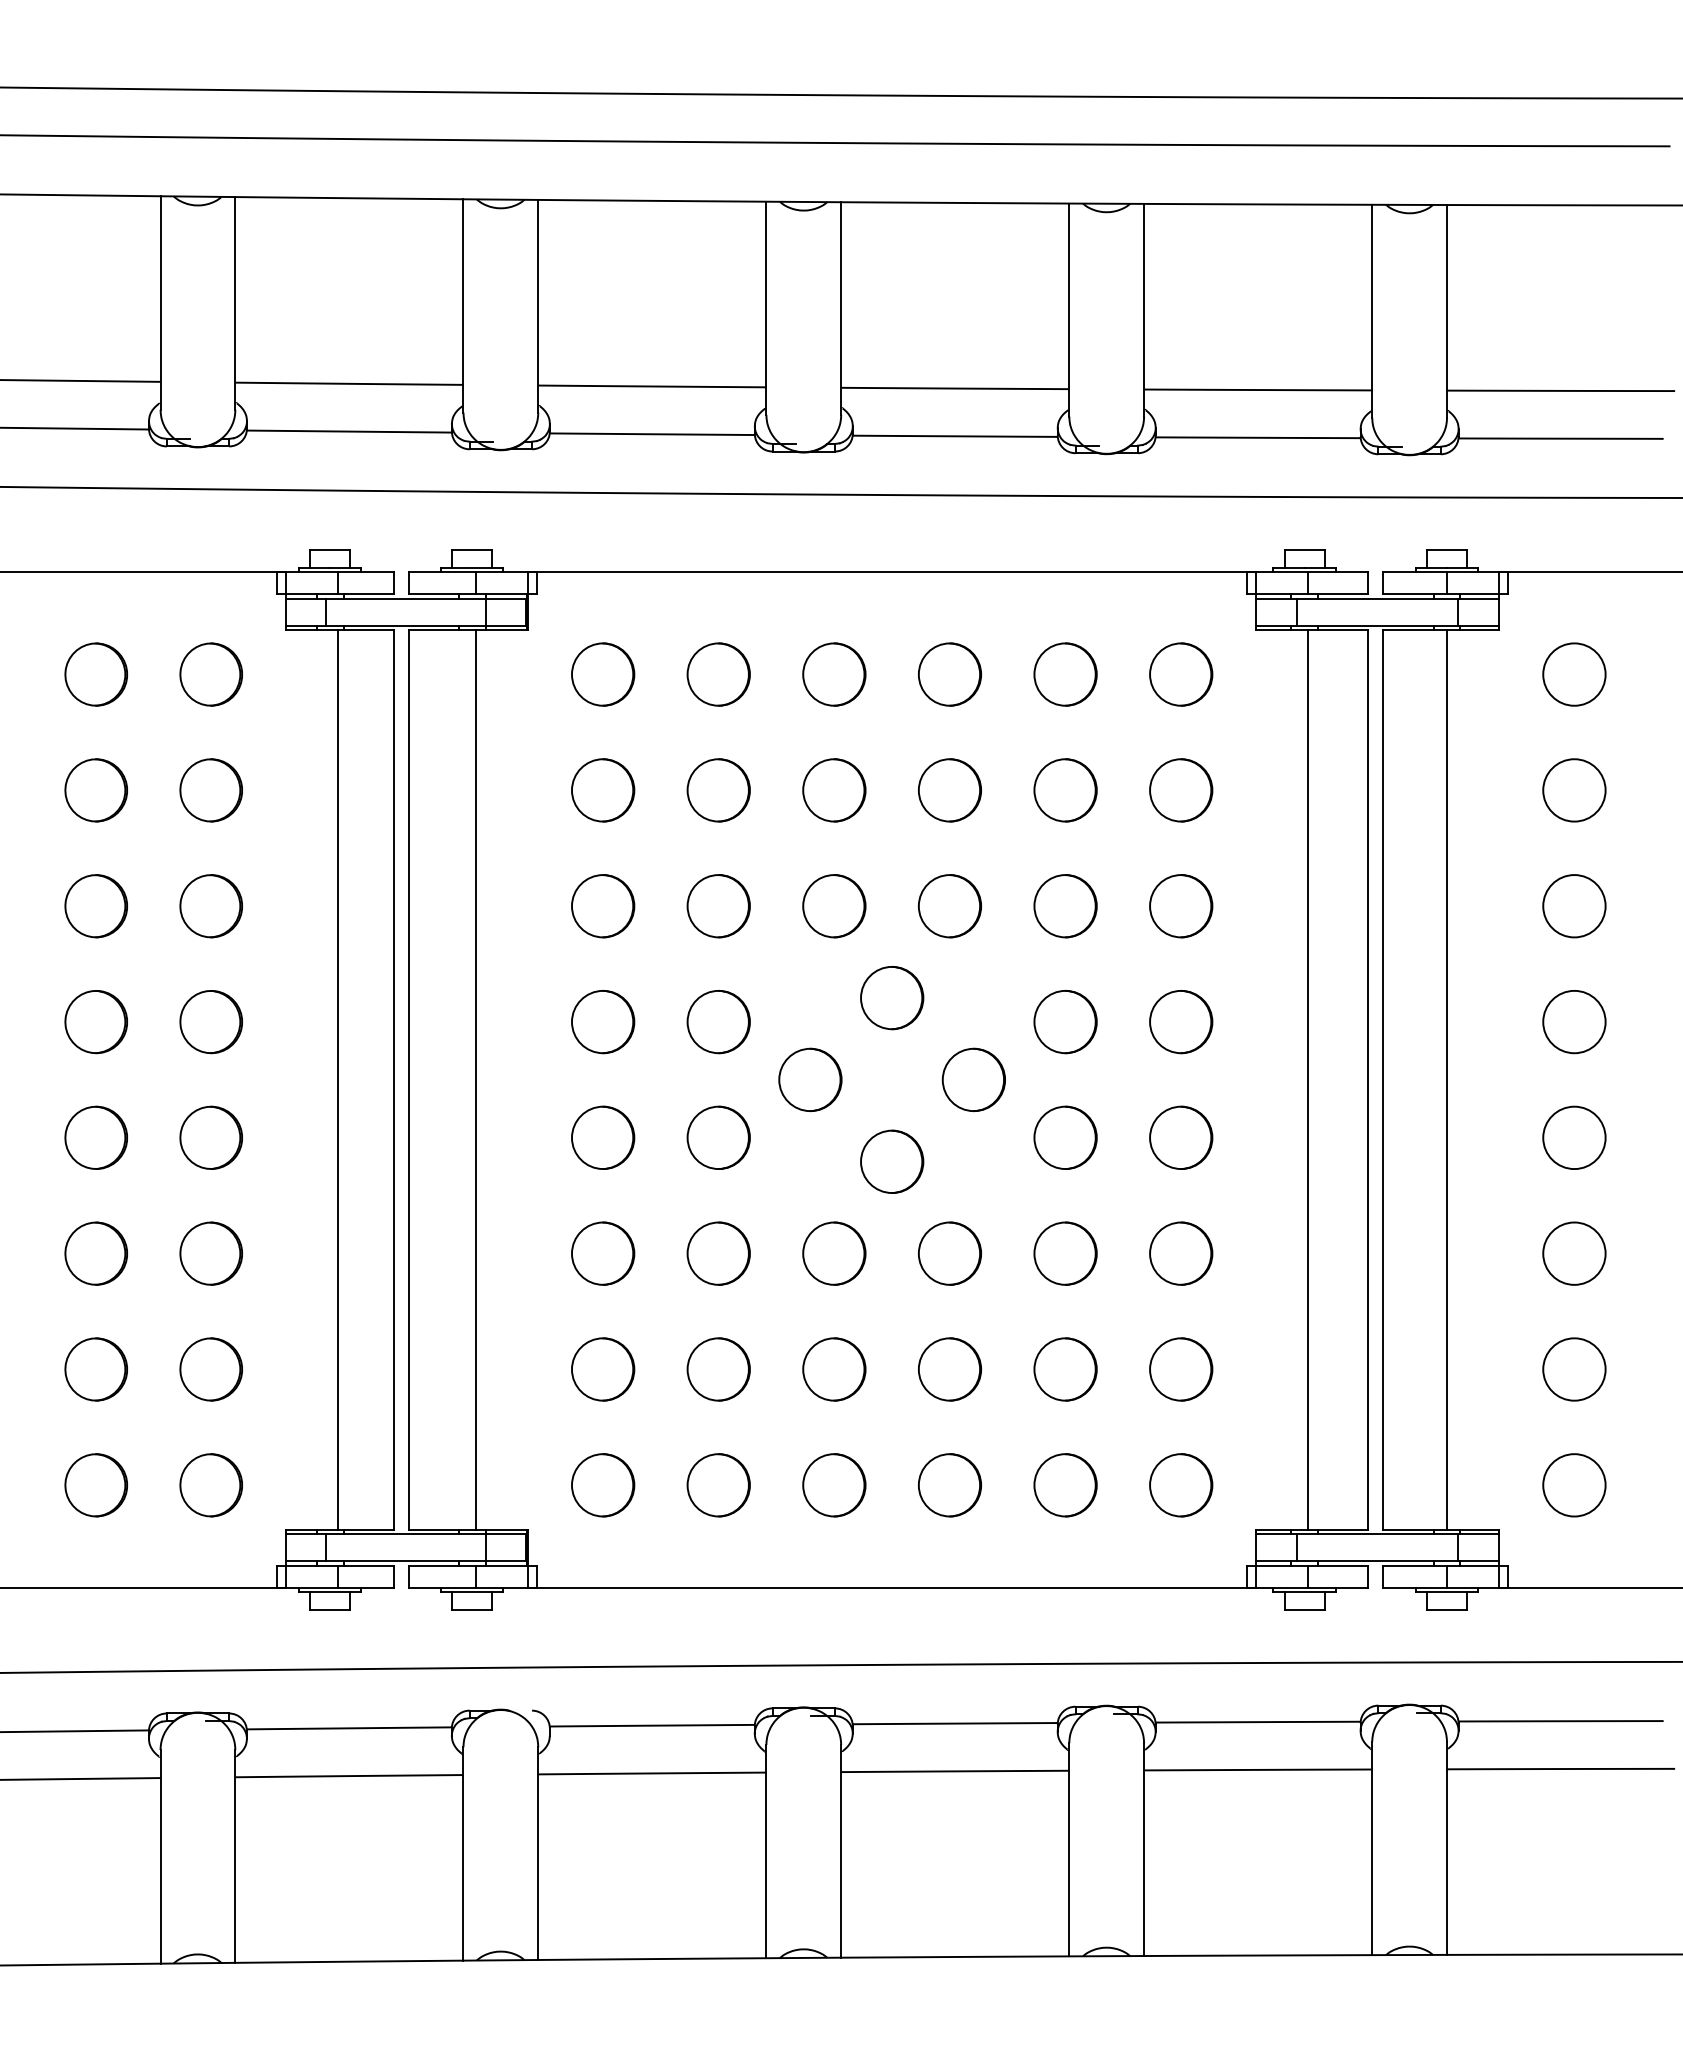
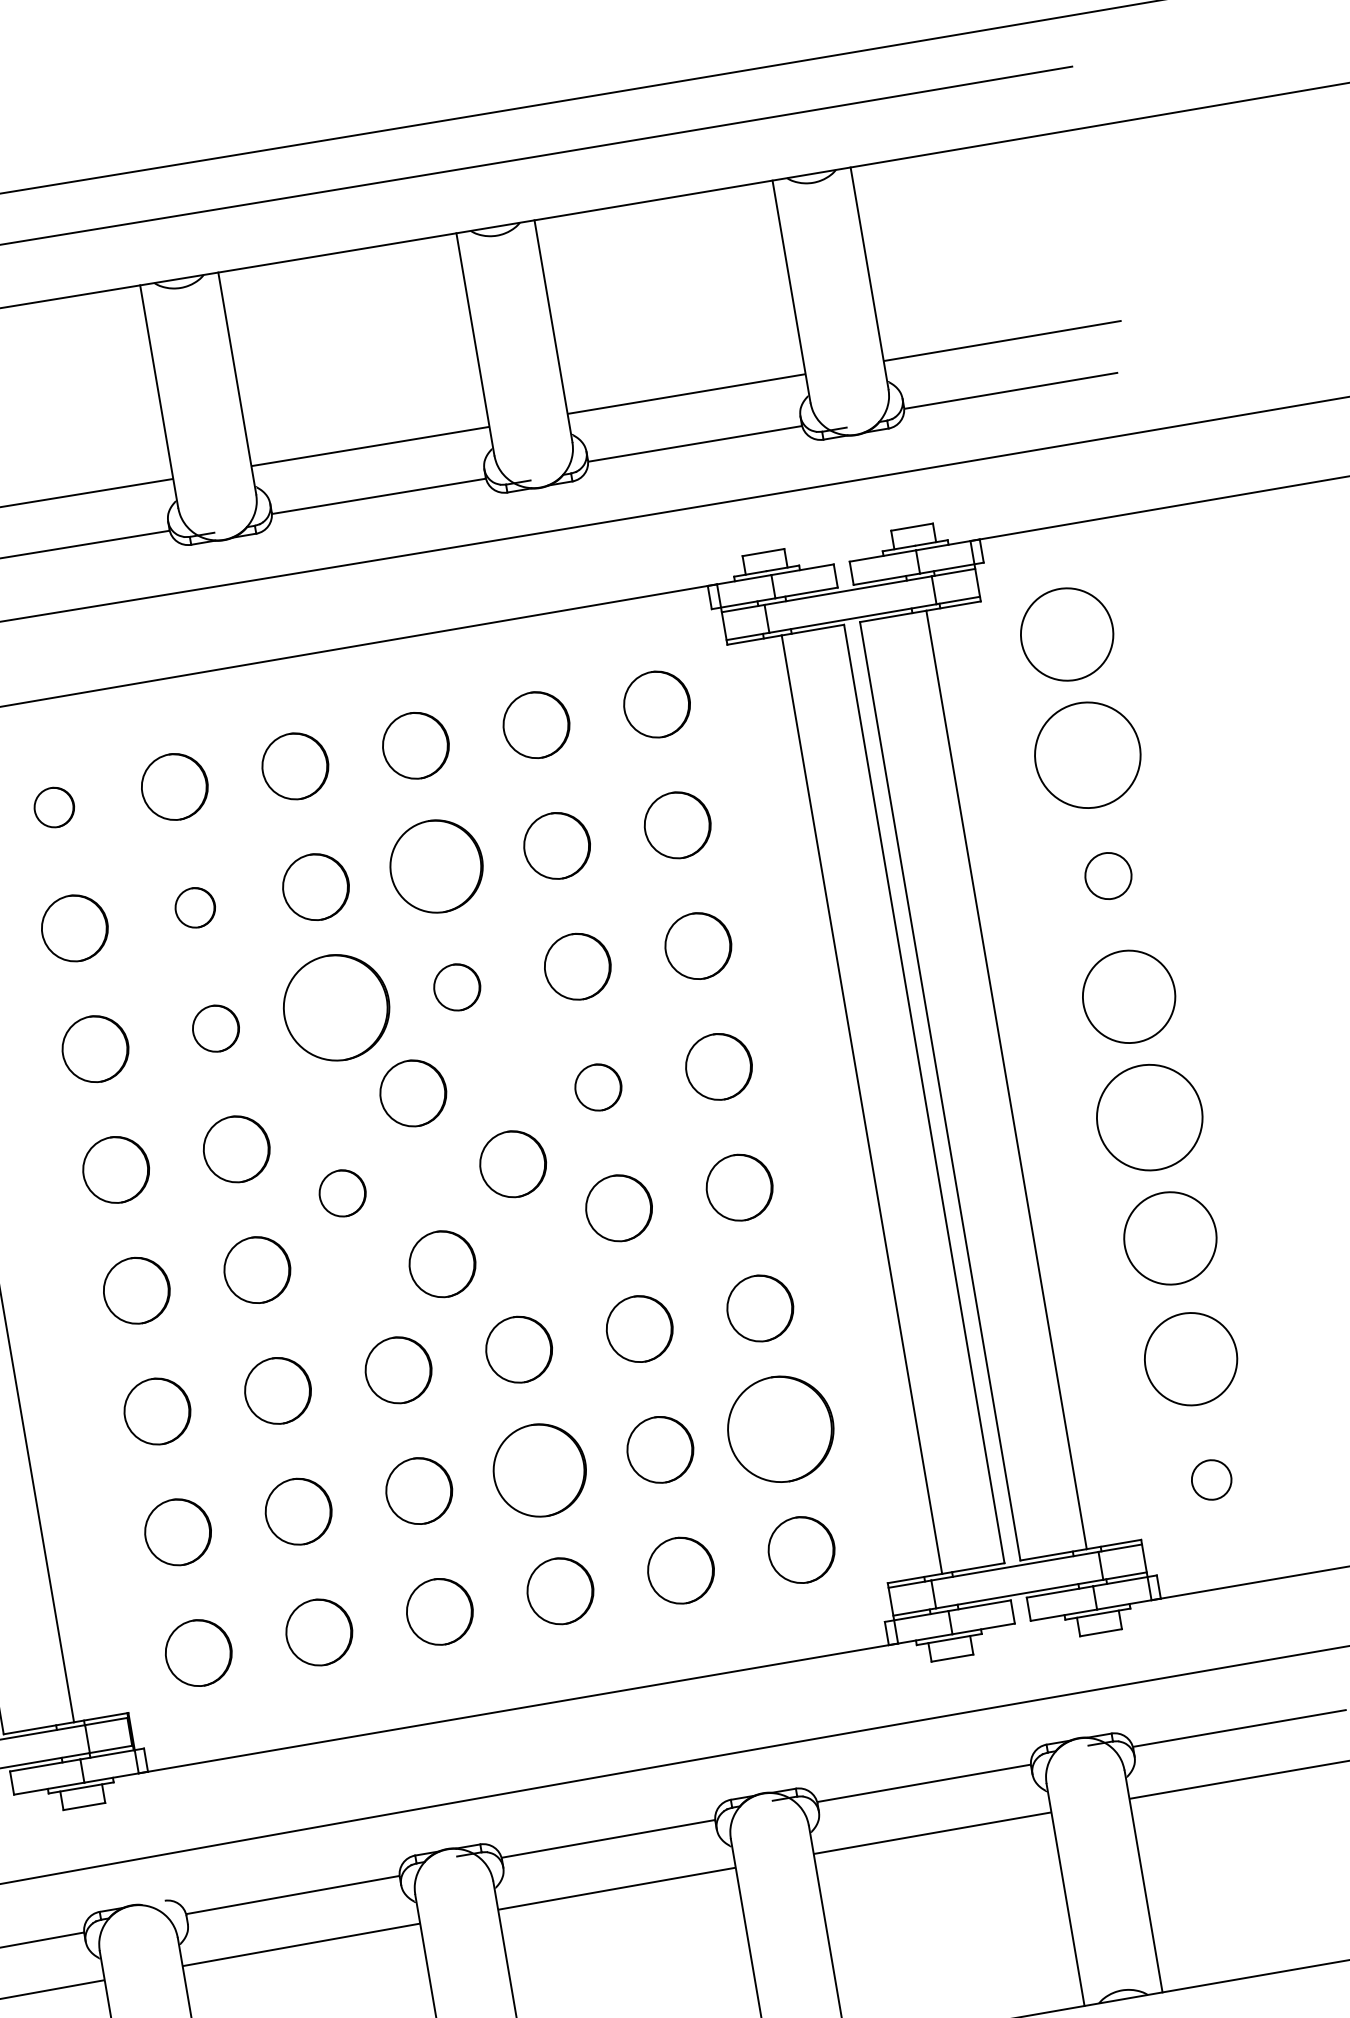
circle: (603, 674) -> (54, 807), size x0.6
circle: (1574, 674) -> (1067, 634), size x1.4
circle: (718, 790) -> (195, 907), size x0.6
circle: (949, 790) -> (436, 866), size x1.4
circle: (1574, 790) -> (1087, 755), size x1.6
circle: (718, 906) -> (215, 1028), size x0.7
circle: (834, 906) -> (336, 1008), size x1.6
circle: (949, 906) -> (456, 987), size x0.7
circle: (1574, 906) -> (1108, 876), size x0.7
part: (1065, 1021) -> (598, 1086), size x0.7
circle: (1574, 1021) -> (1129, 996), size x1.4
part: (810, 1079) -> (342, 1192), size x0.7
circle: (1574, 1137) -> (1149, 1117), size x1.6
circle: (1574, 1253) -> (1170, 1238), size x1.4
circle: (949, 1369) -> (539, 1470), size x1.4
circle: (1181, 1369) -> (781, 1429), size x1.6
circle: (1574, 1369) -> (1191, 1359), size x1.4
circle: (1574, 1485) -> (1211, 1480), size x0.6

